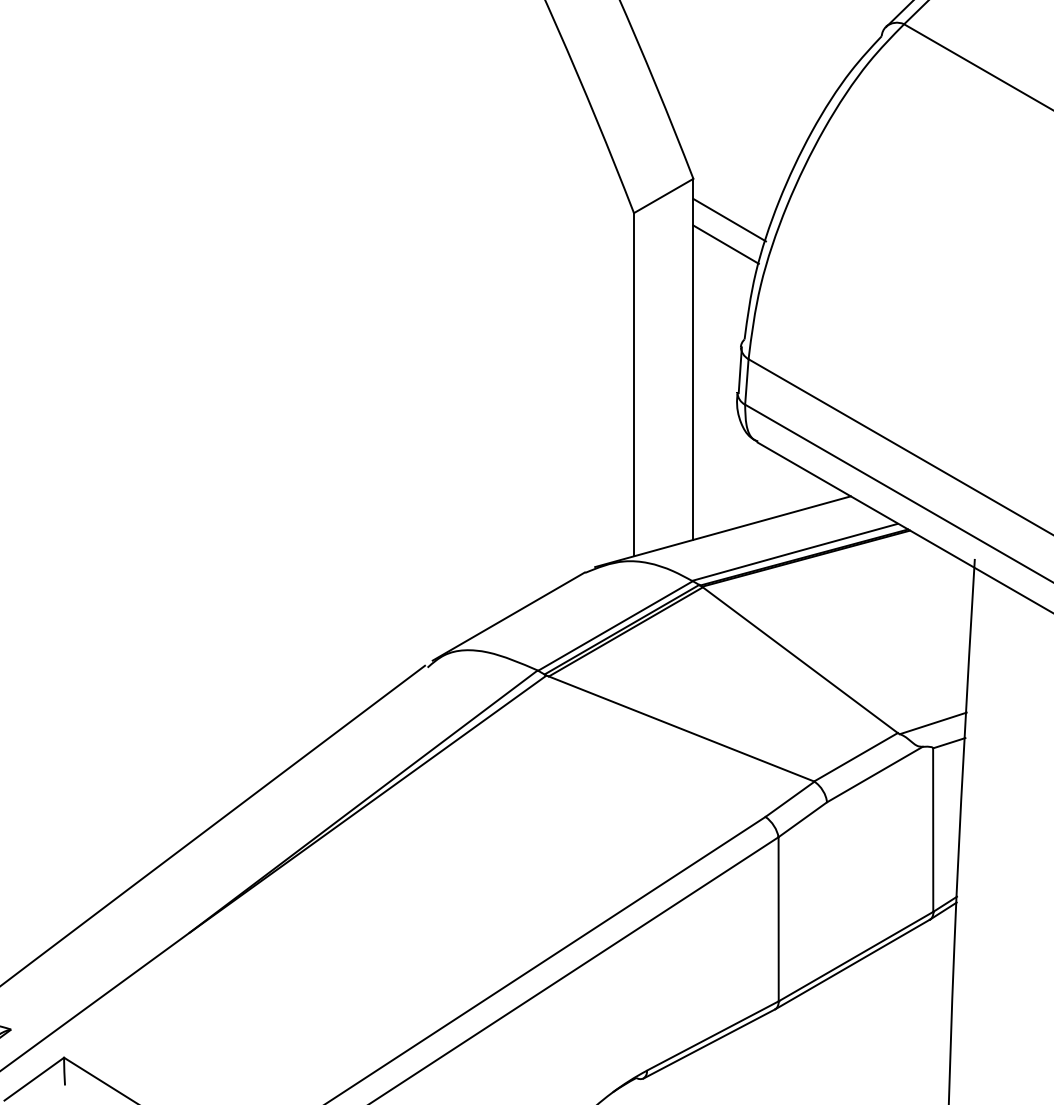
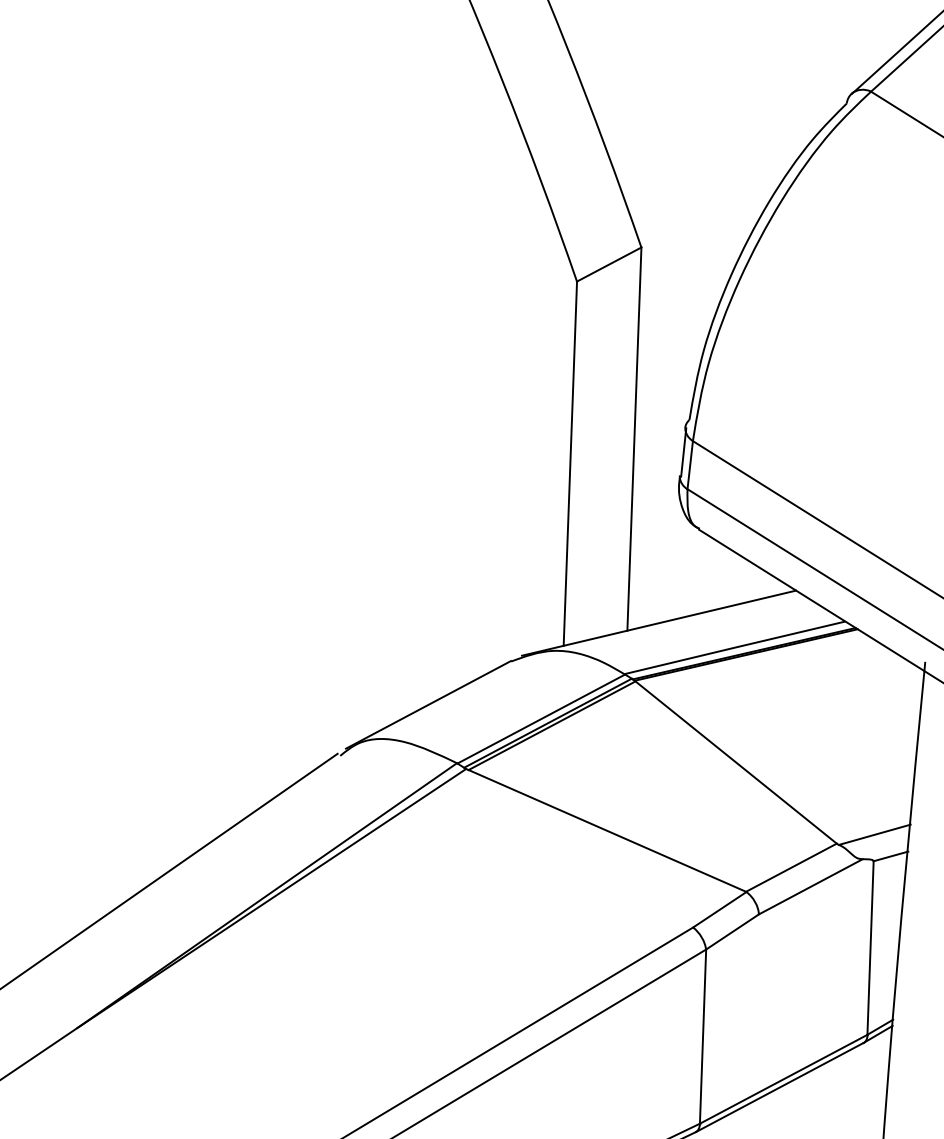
line: (729, 219) -> (678, 292), removed
line: (725, 244) -> (672, 318), removed

